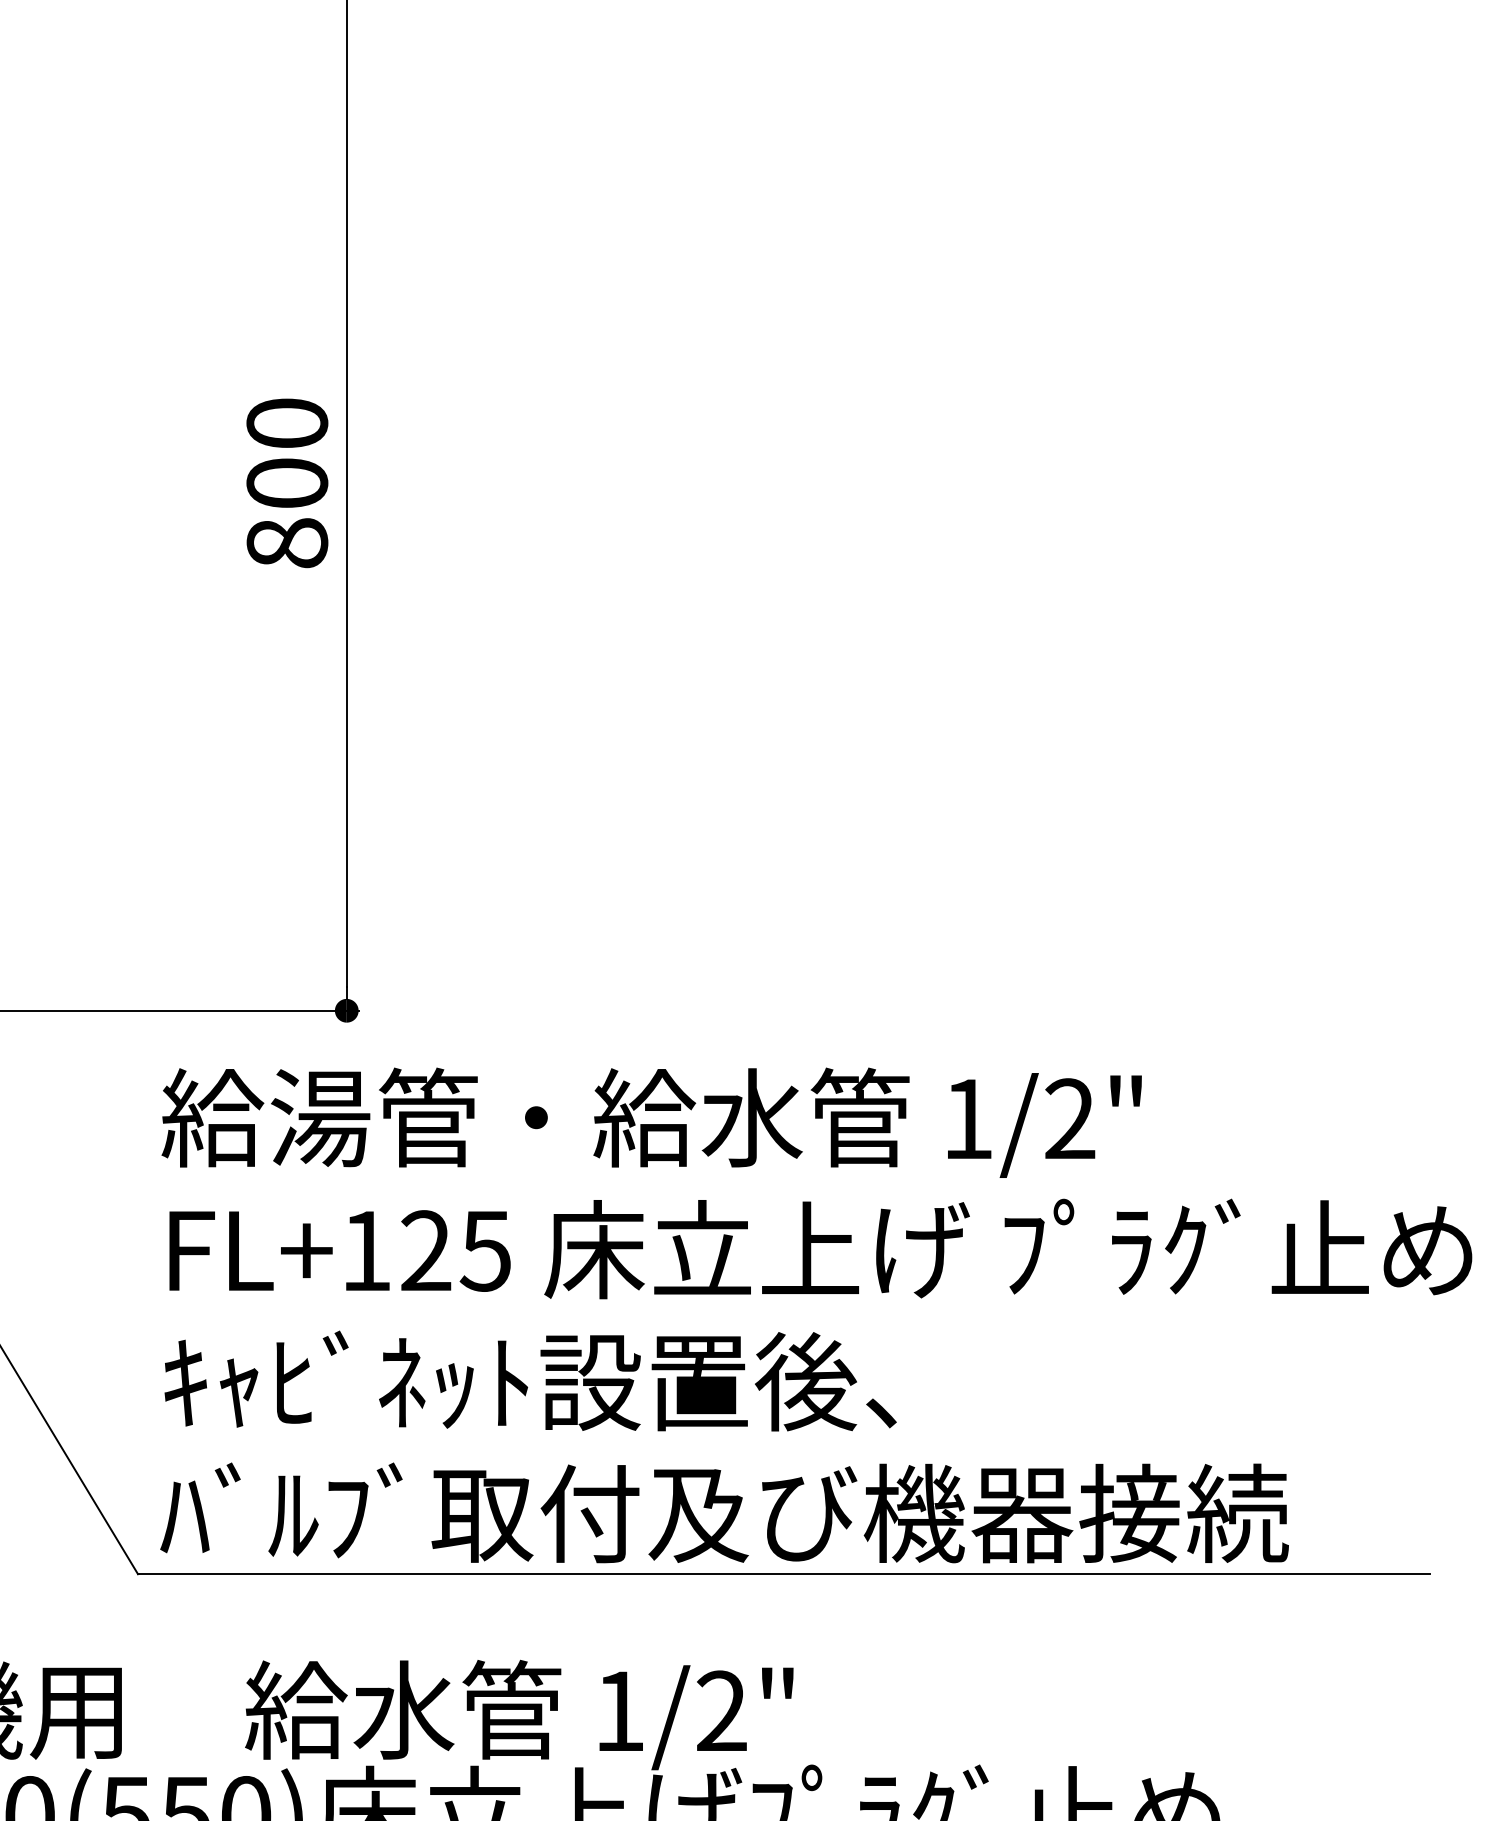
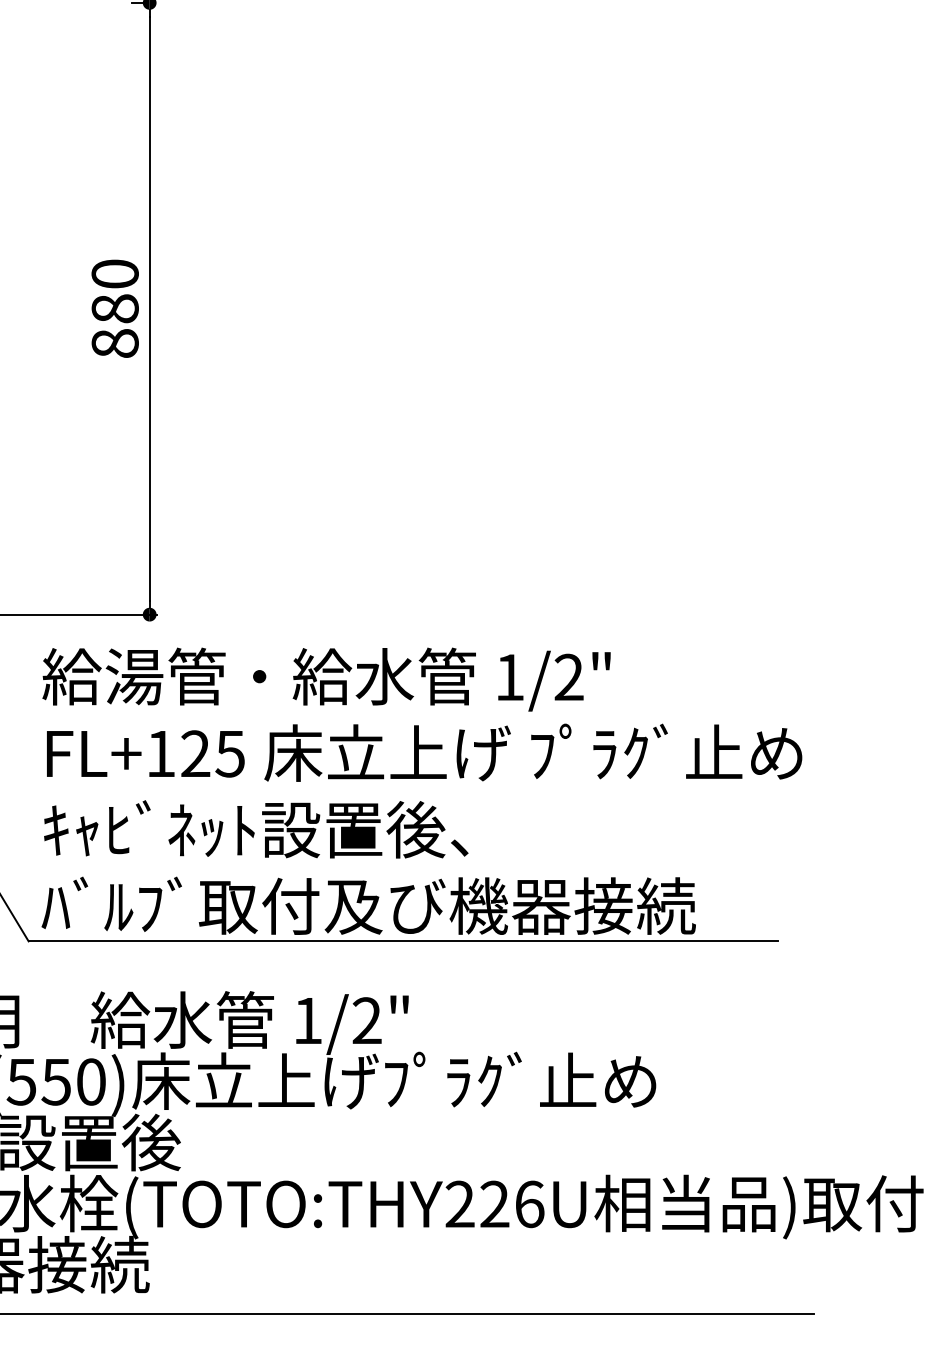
text: (286, 482) -> (114, 308), 800 -> 880

